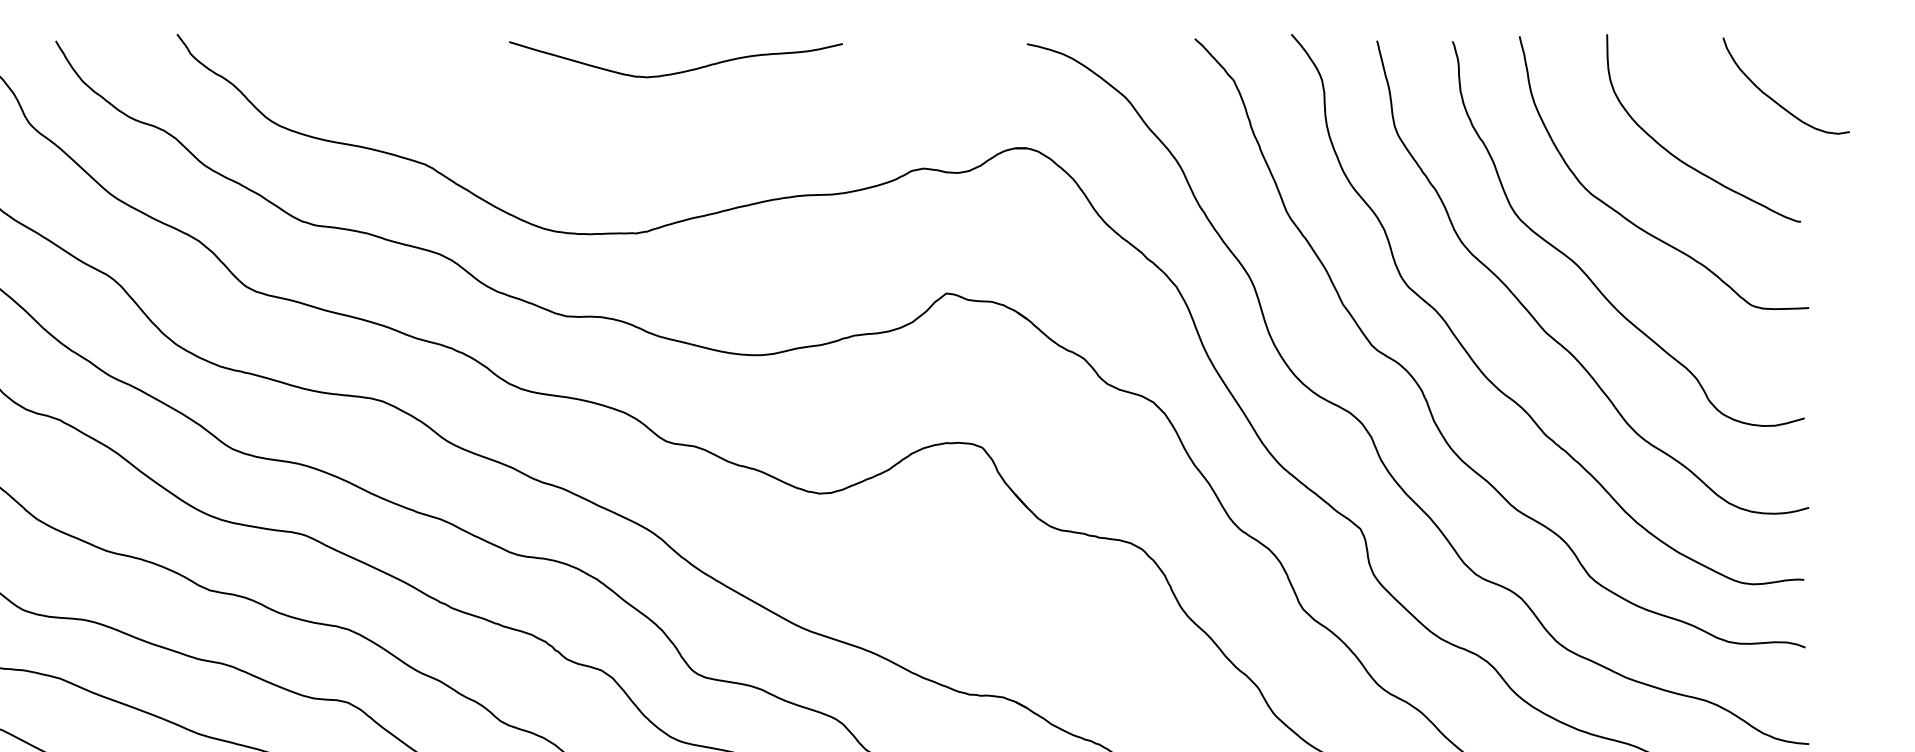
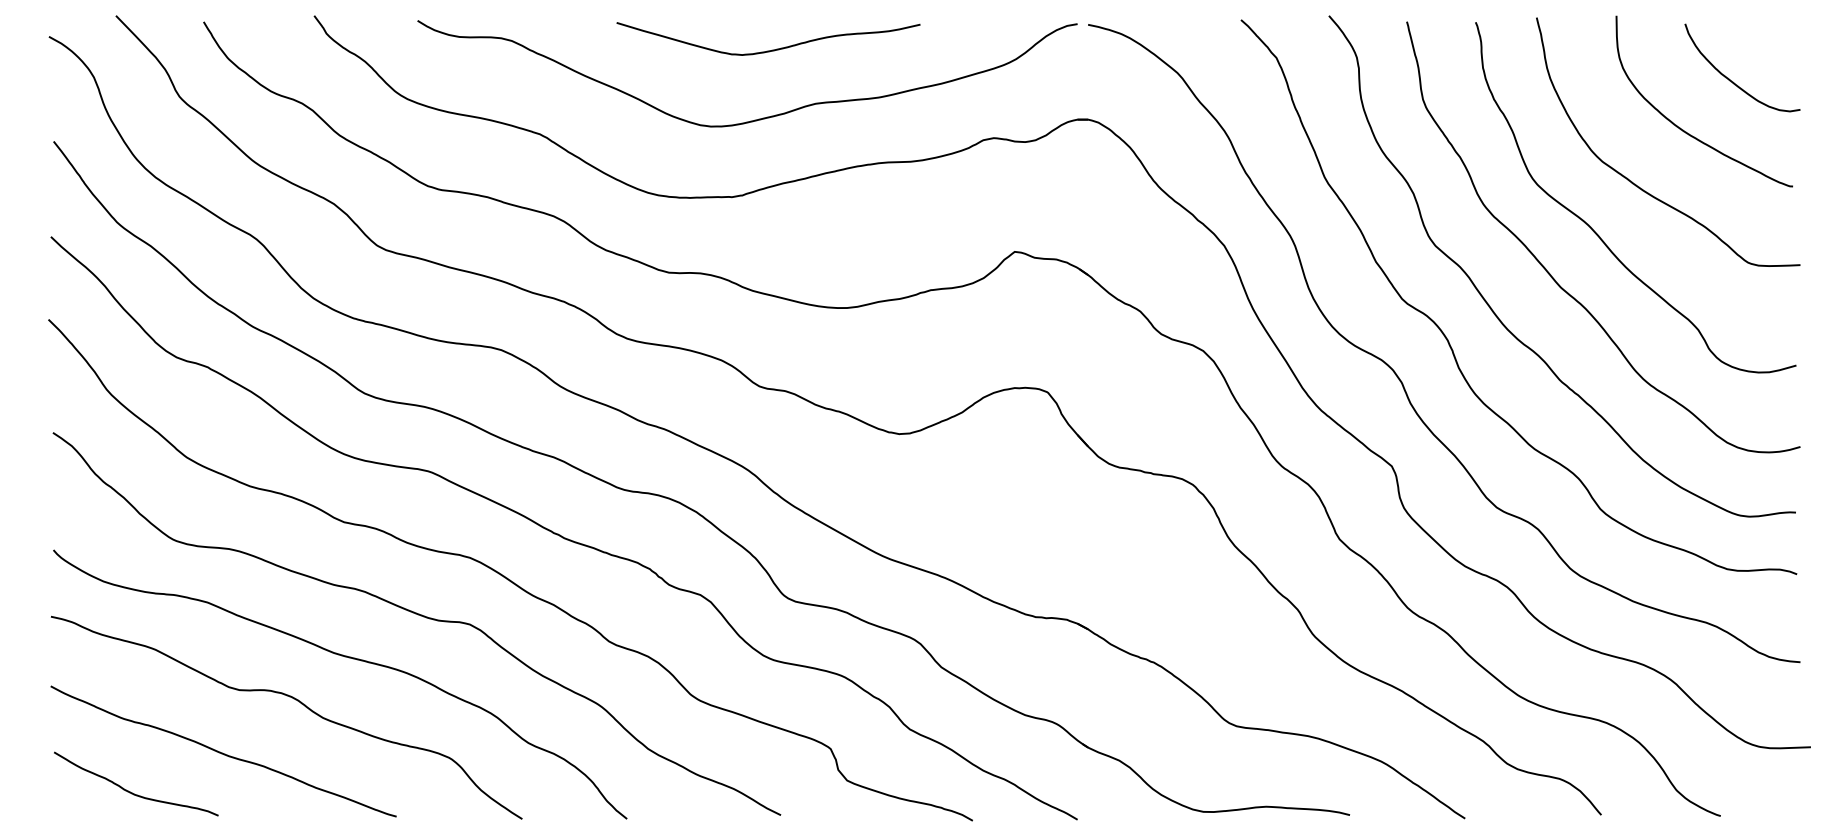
curve: (1776, 100) -> (1733, 81), moved
curve: (664, 147) -> (758, 118), added

